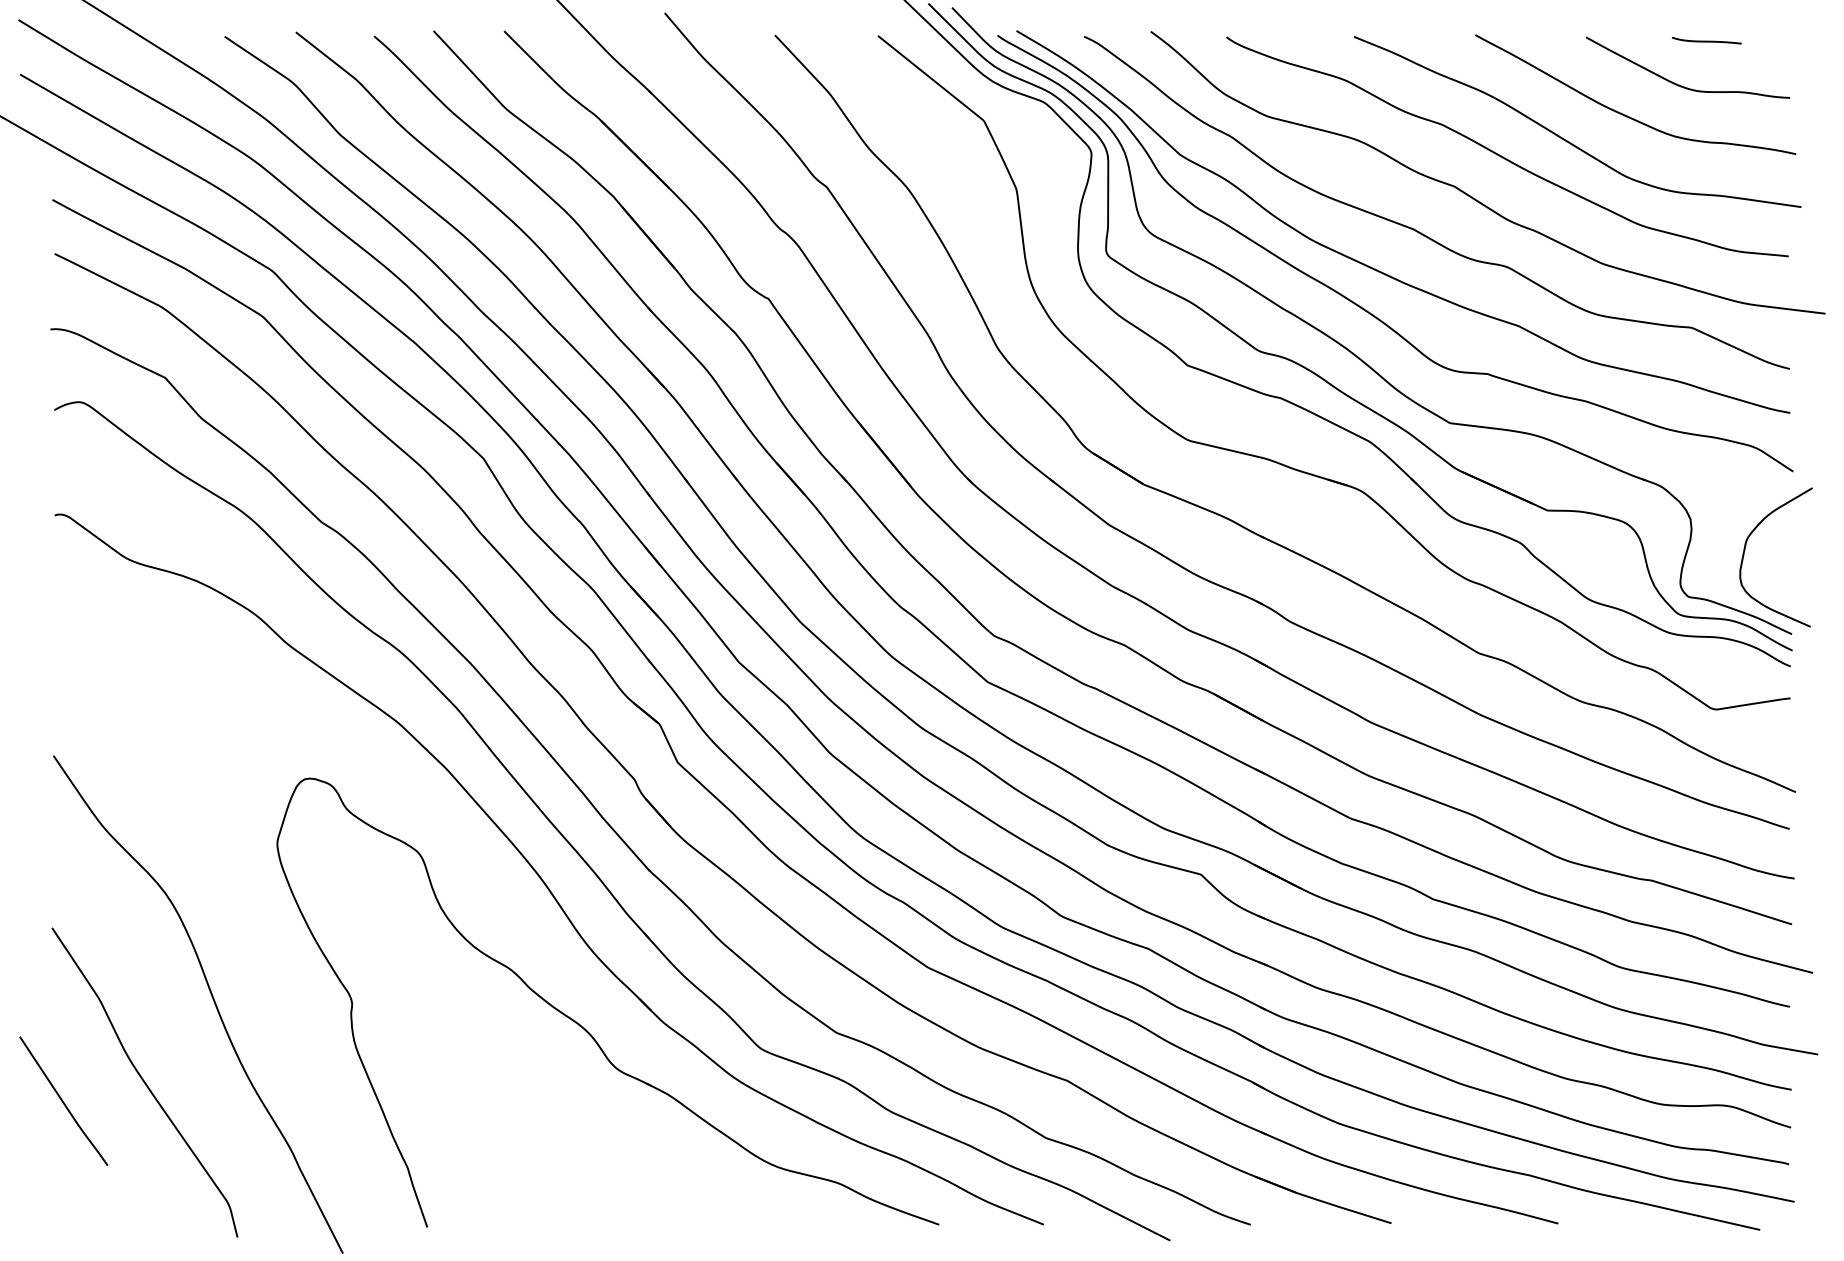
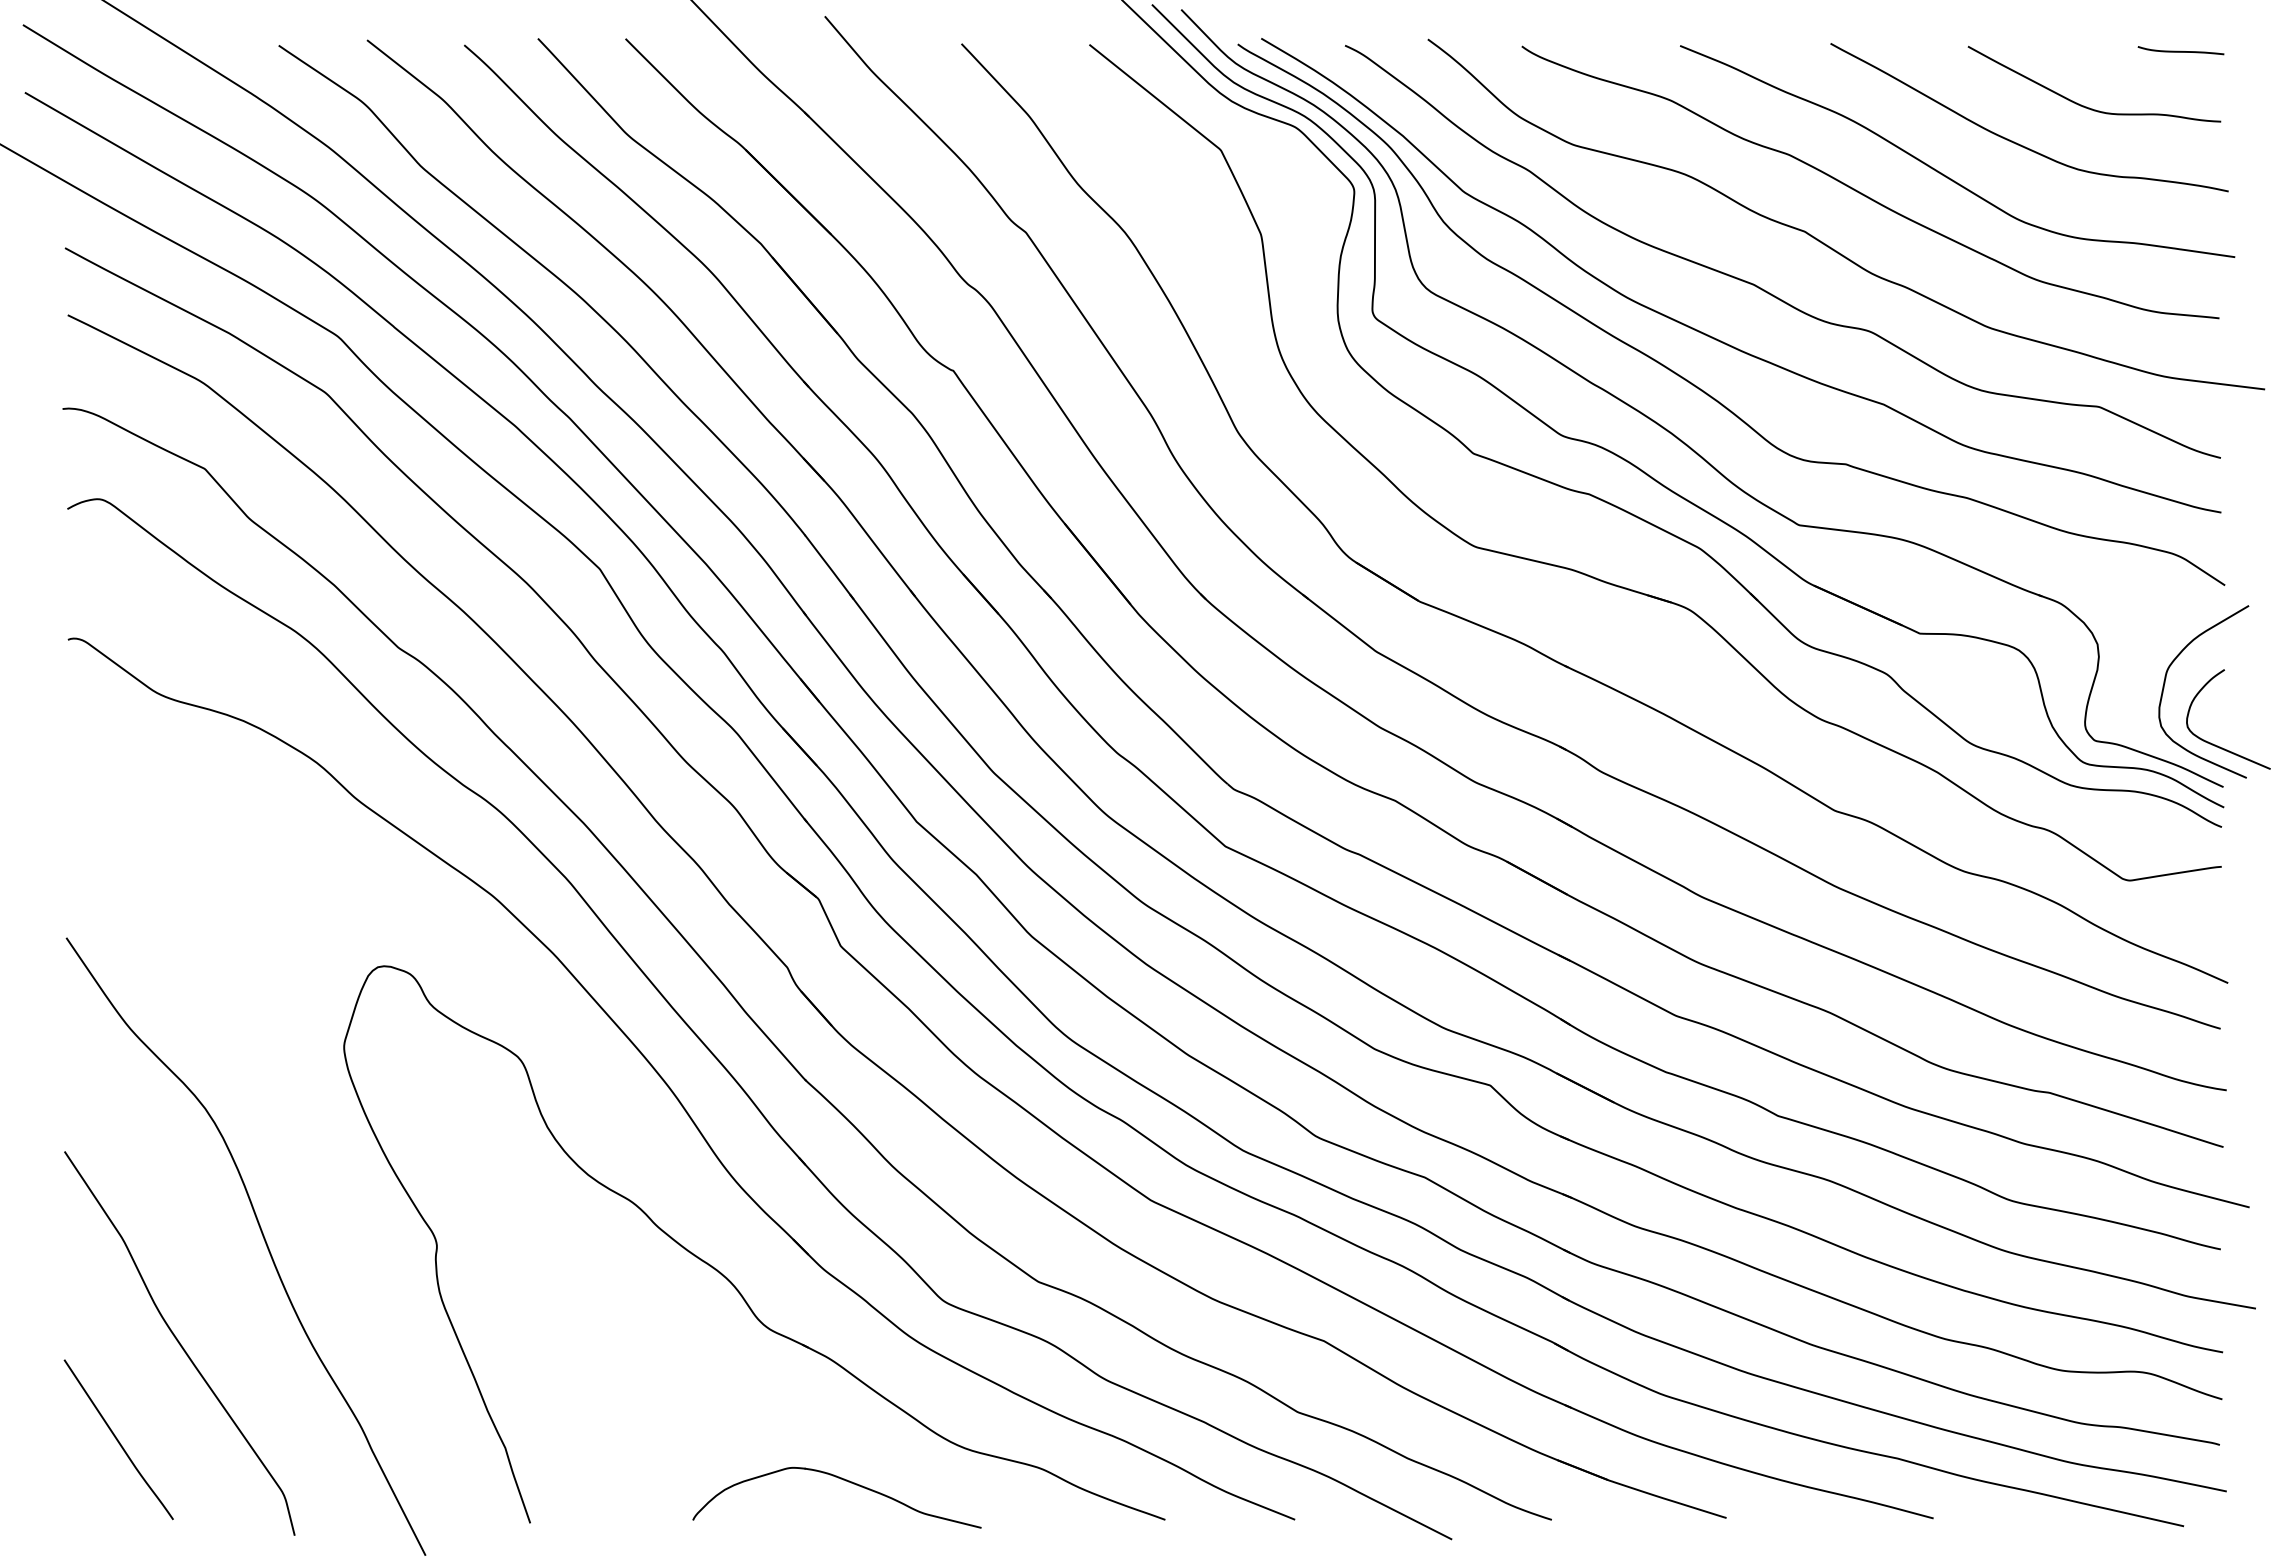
curve: (1706, 40) -> (2180, 50), moved
curve: (1785, 599) -> (2215, 744), added
curve: (63, 1100) -> (118, 1438), moved
part: (677, 1192) -> (840, 1479), added

